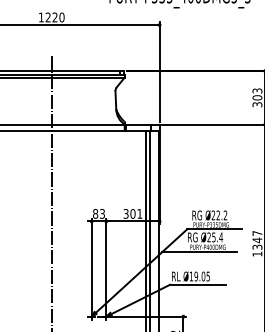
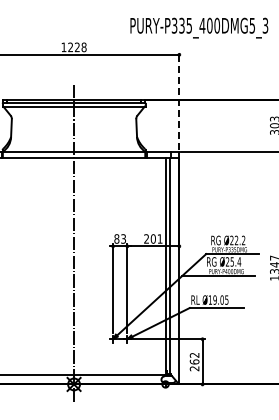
text: (61, 16) -> (83, 46), 1220 -> 1228
line: (159, 71) -> (179, 100), solid -> dashed
text: (125, 214) -> (146, 239), 301 -> 201

